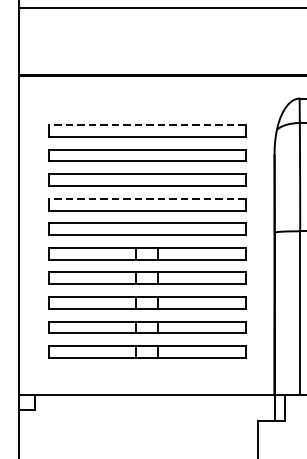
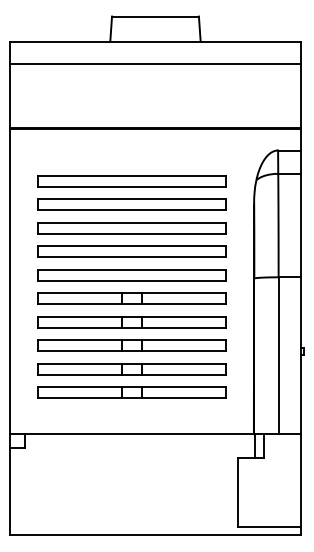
line: (146, 124) -> (131, 175), dashed -> solid
line: (146, 199) -> (131, 246), dashed -> solid

